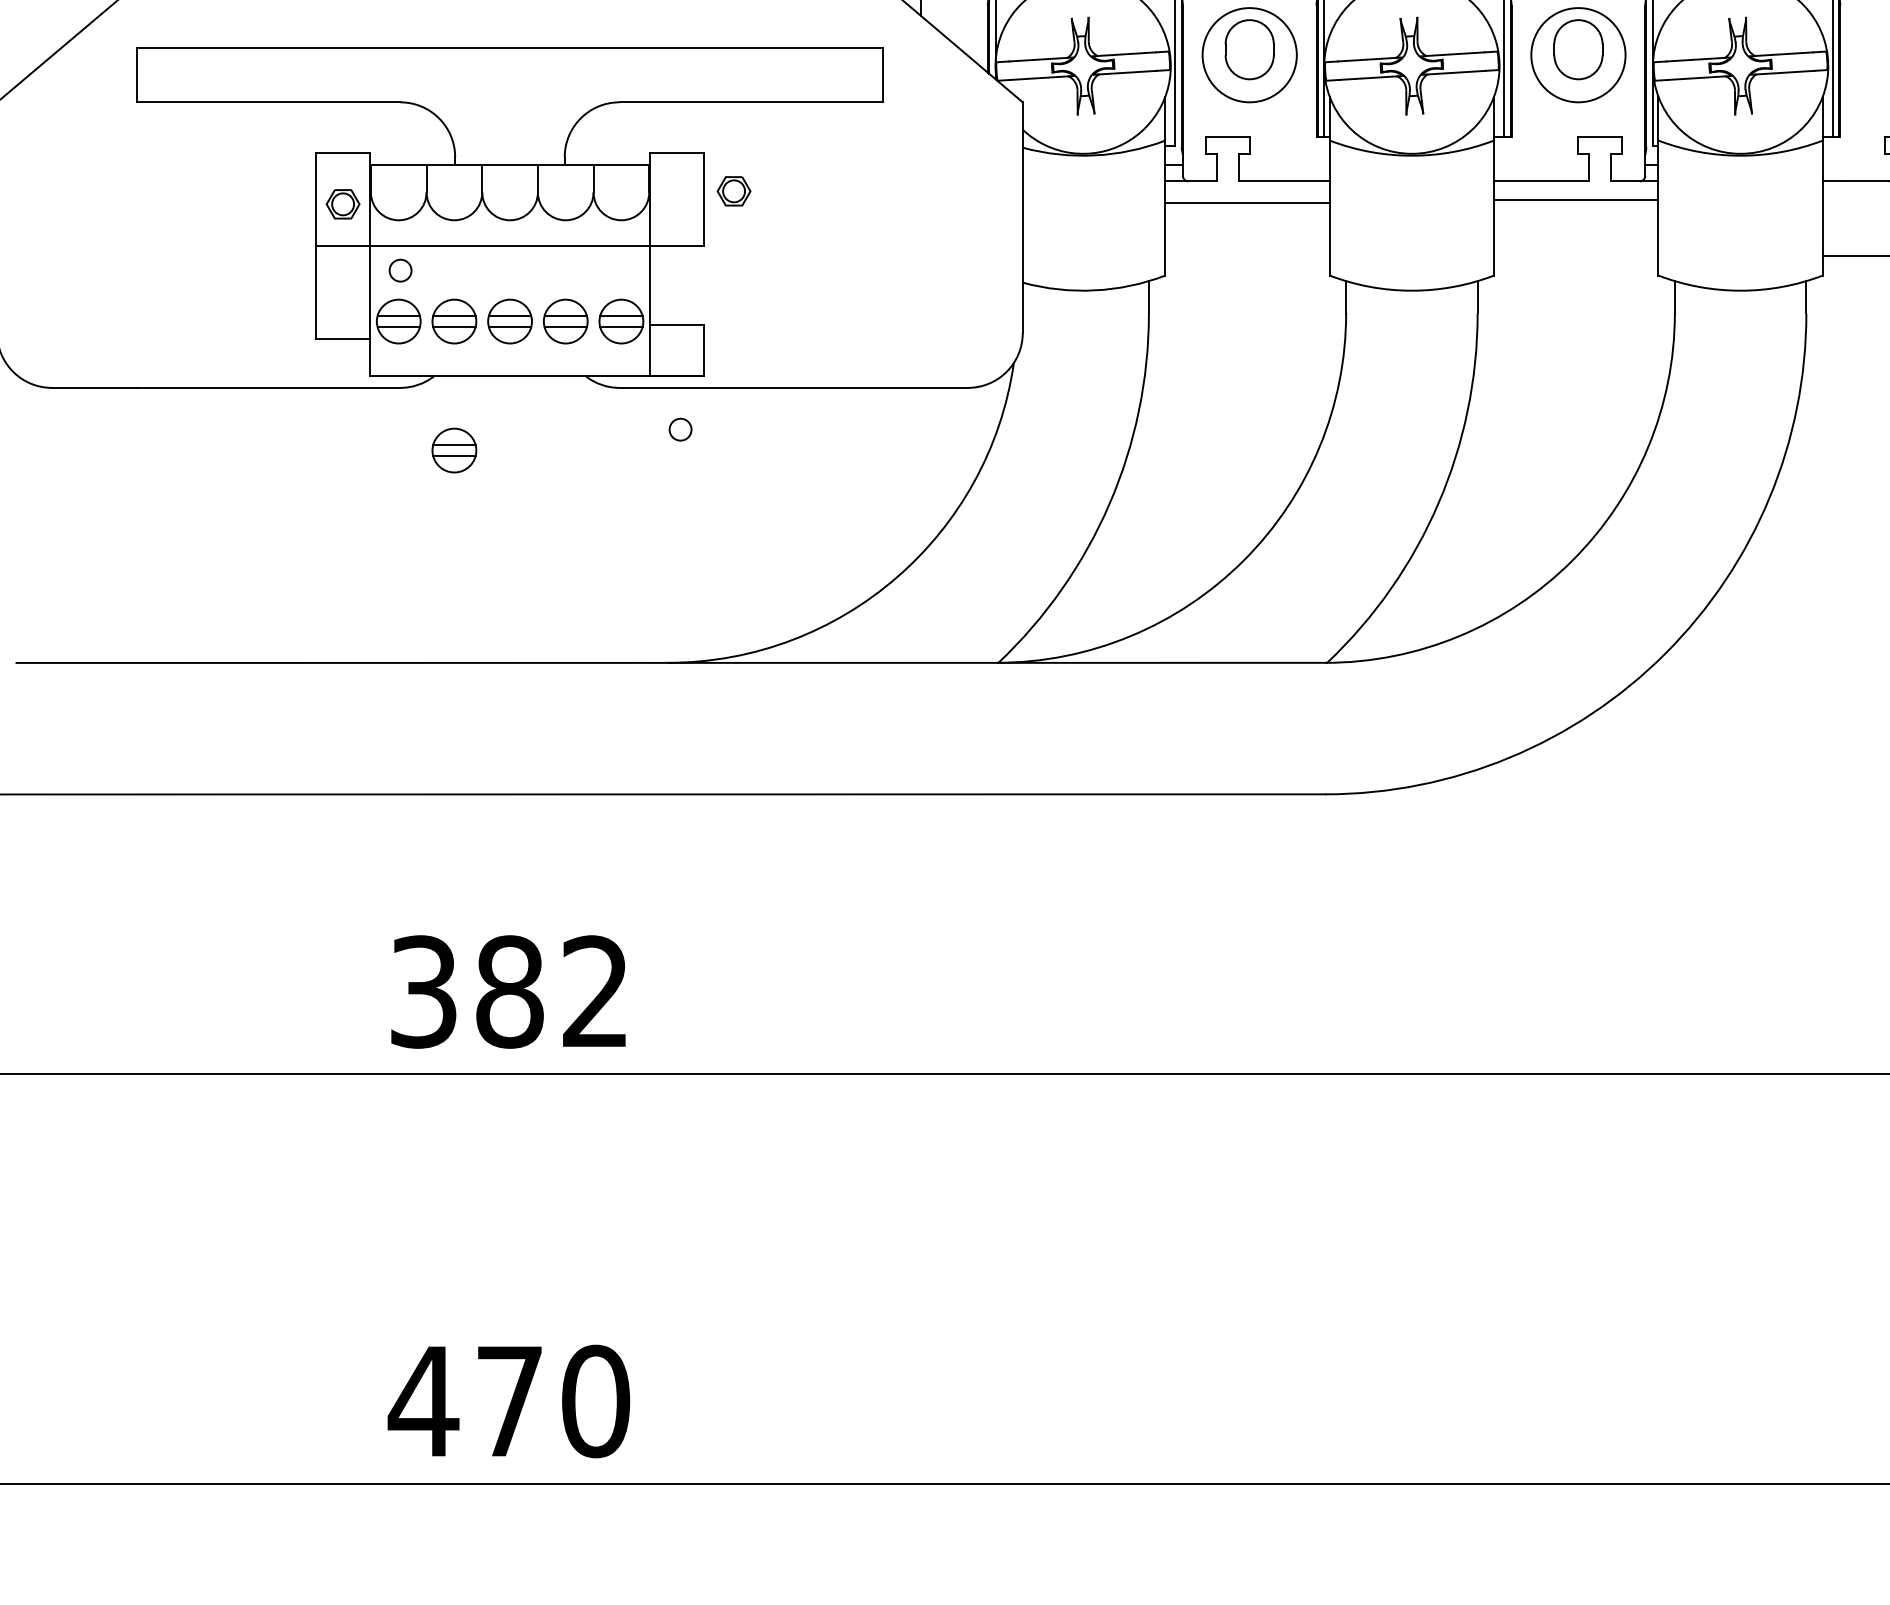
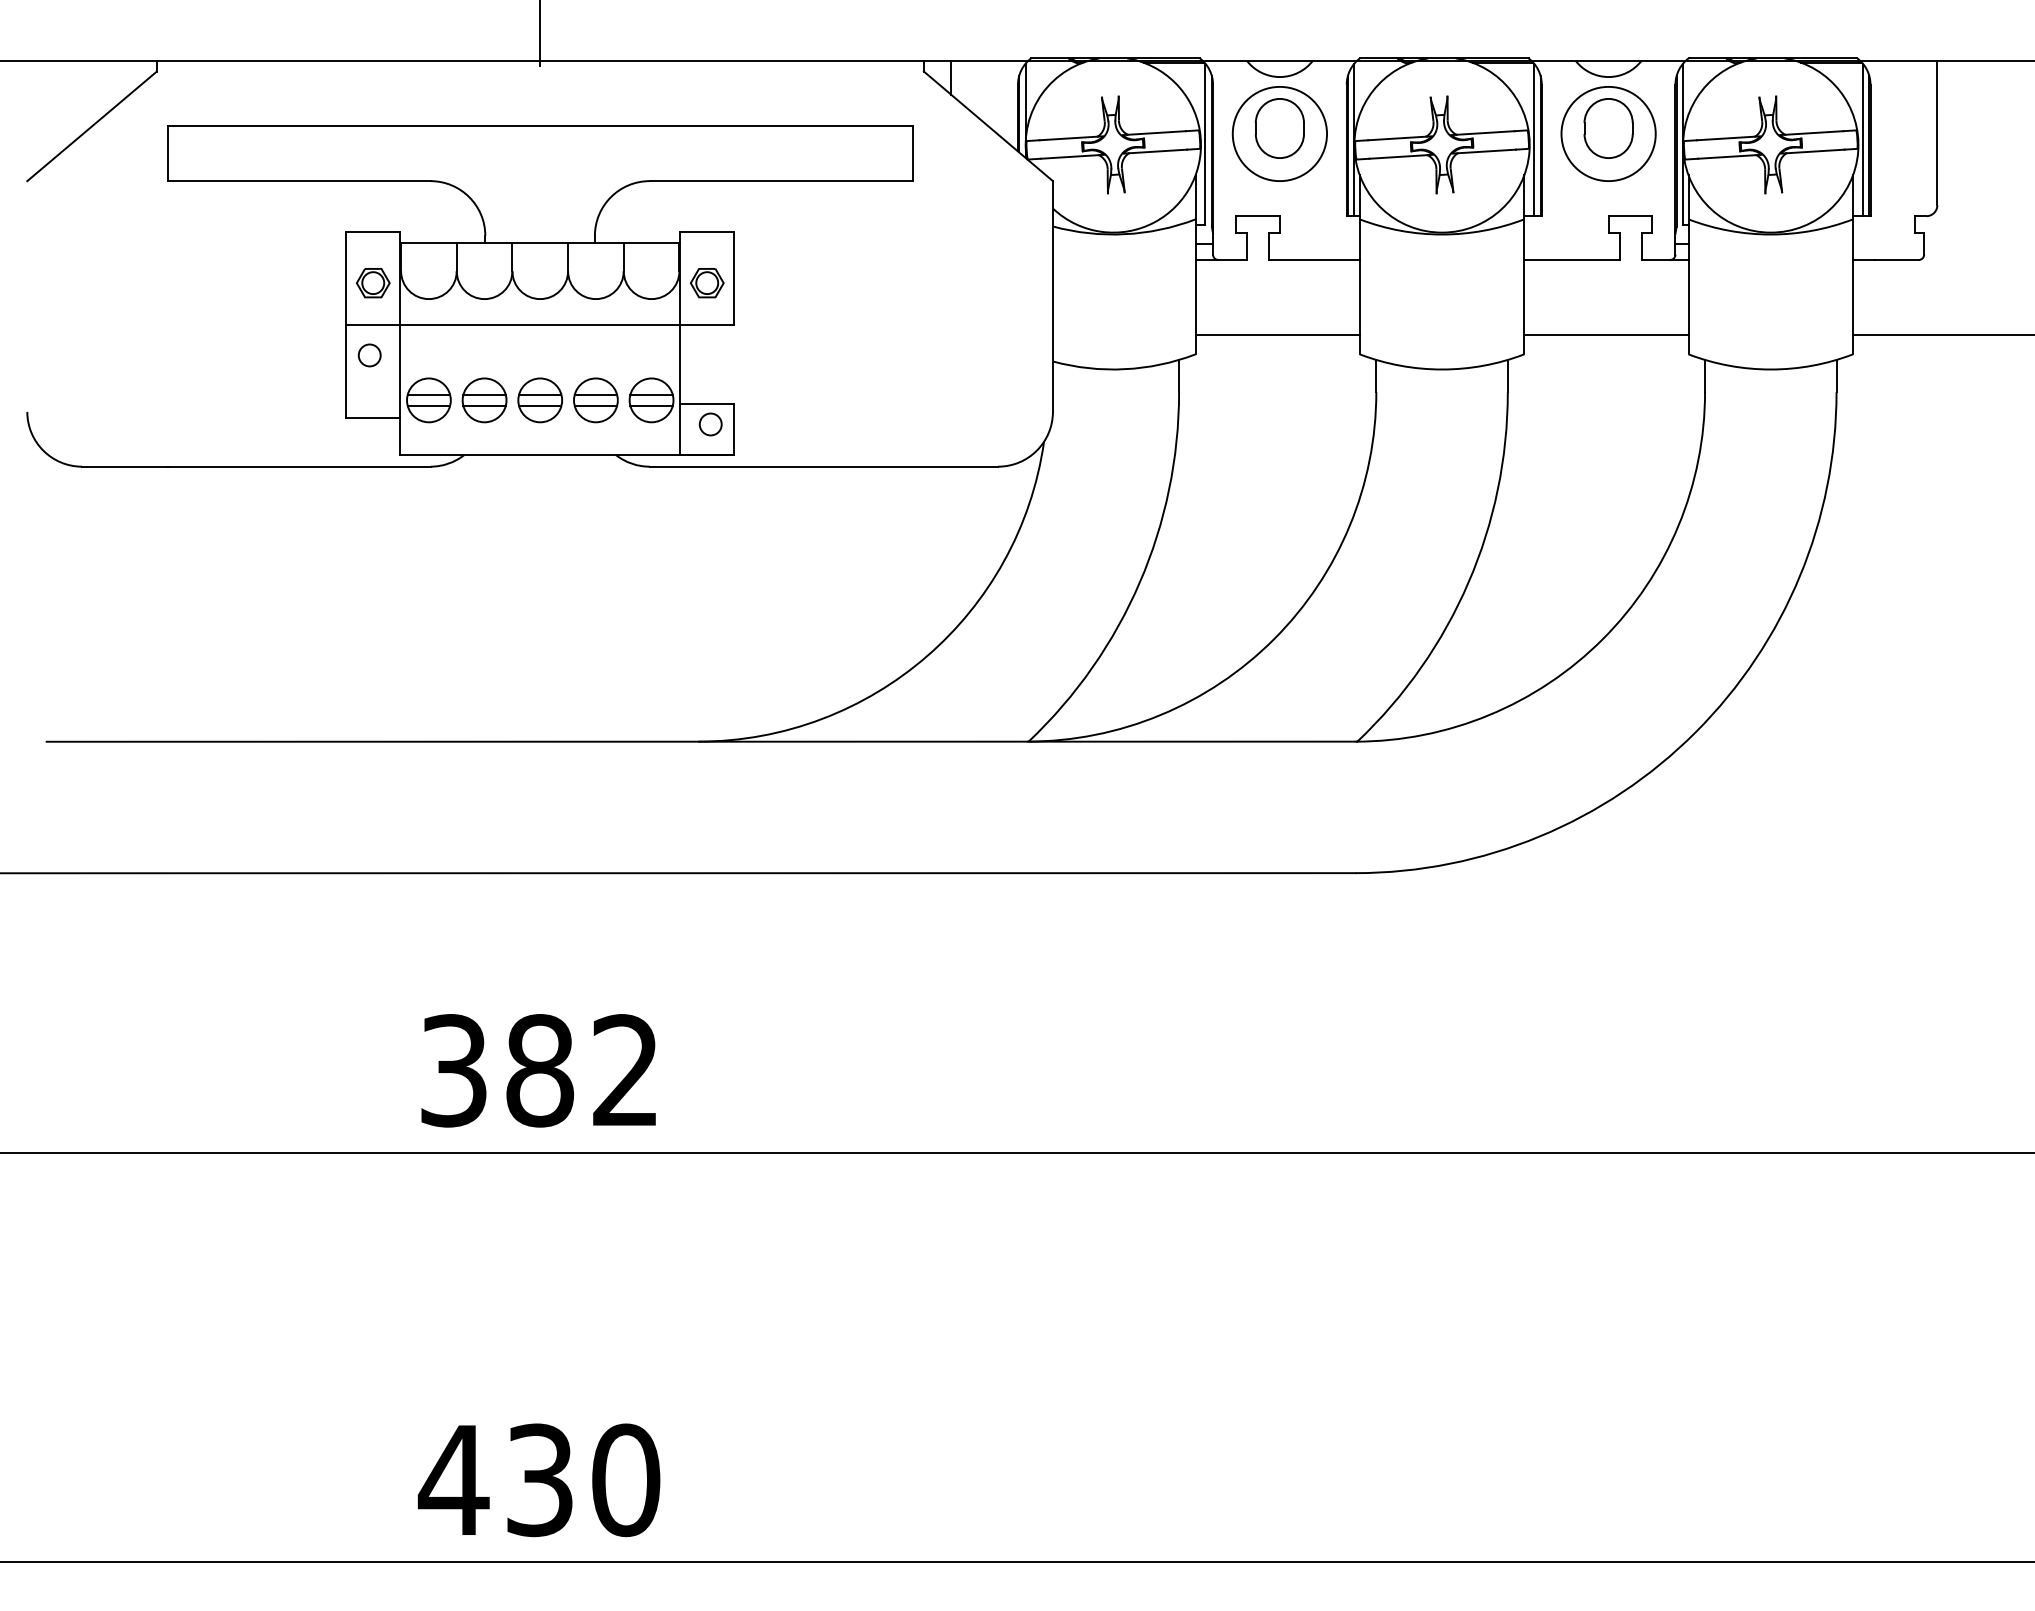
part: (734, 191) -> (707, 283), moved
line: (1576, 199) -> (1606, 334), moved
line: (1247, 202) -> (1277, 334), moved
circle: (400, 270) -> (369, 355), moved
circle: (680, 429) -> (710, 424), moved
part: (454, 450) -> (484, 529), removed
text: (509, 1401) -> (539, 1480), 470 -> 430

